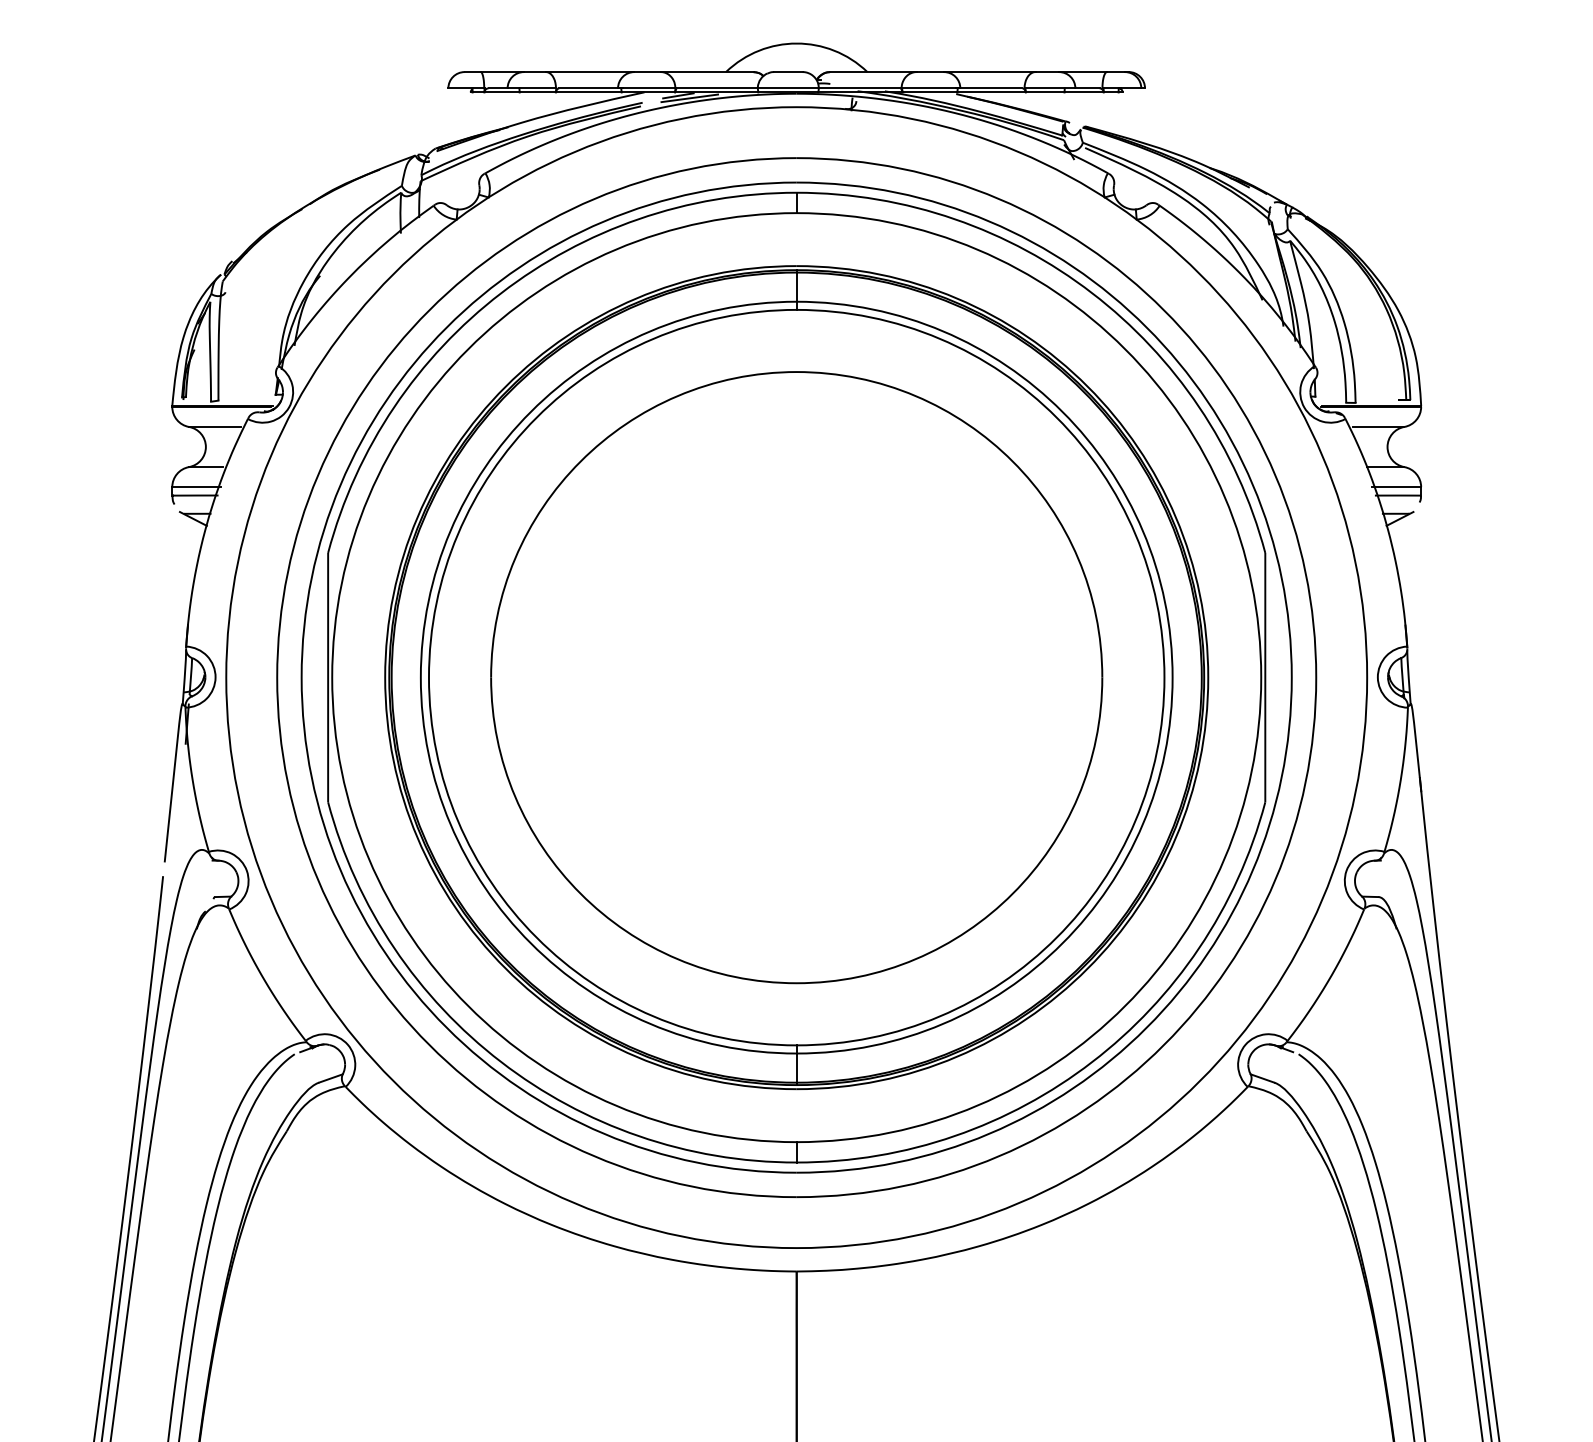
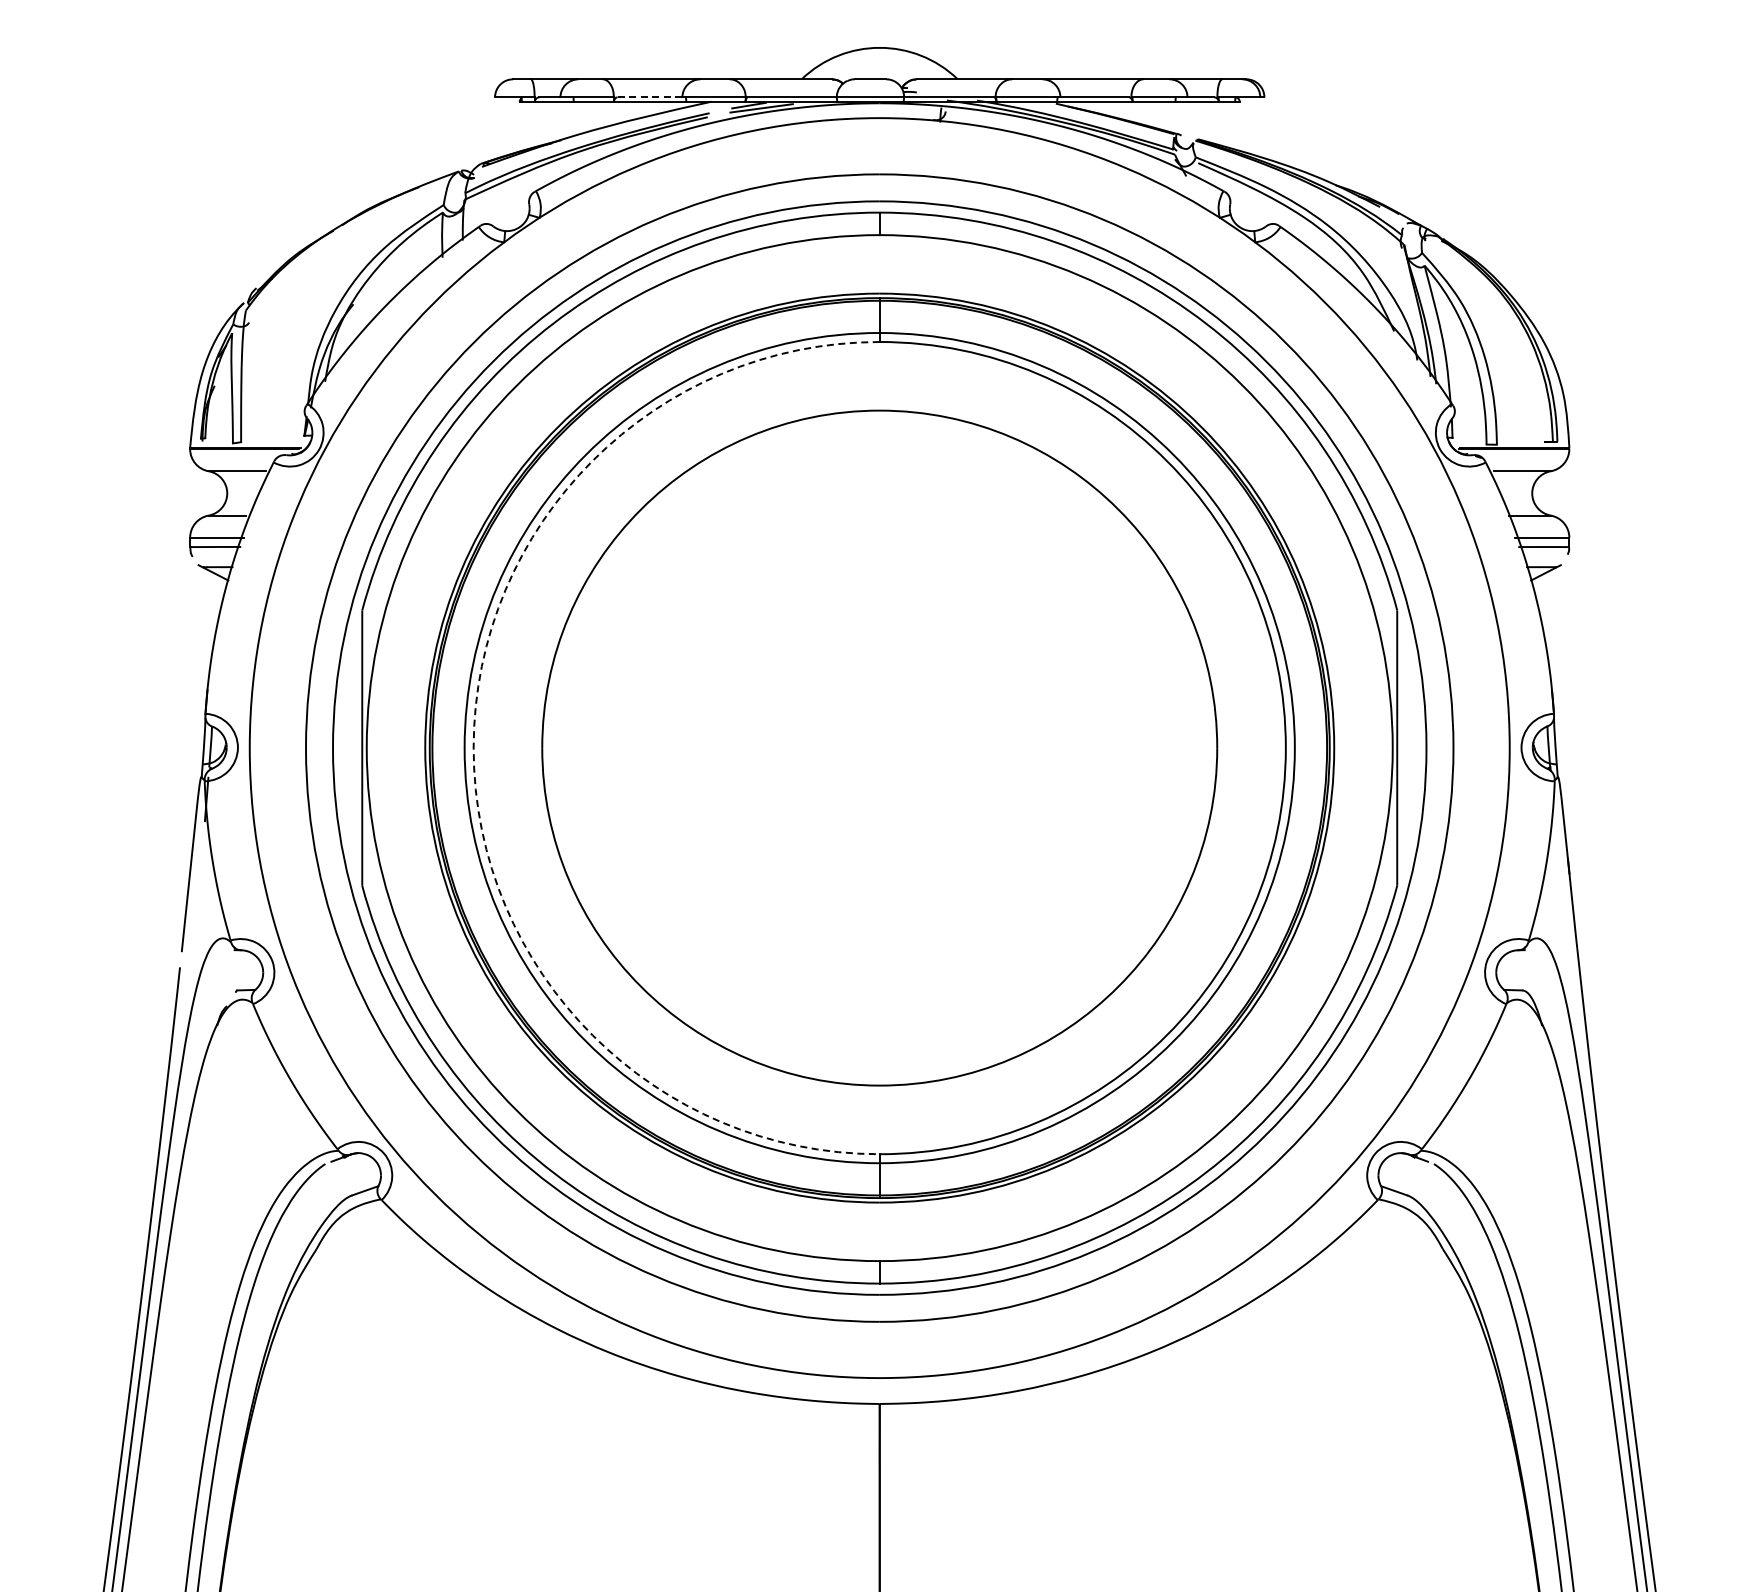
line: (591, 88) -> (653, 97), solid -> dashed
arc: (428, 677) -> (473, 748), solid -> dashed

